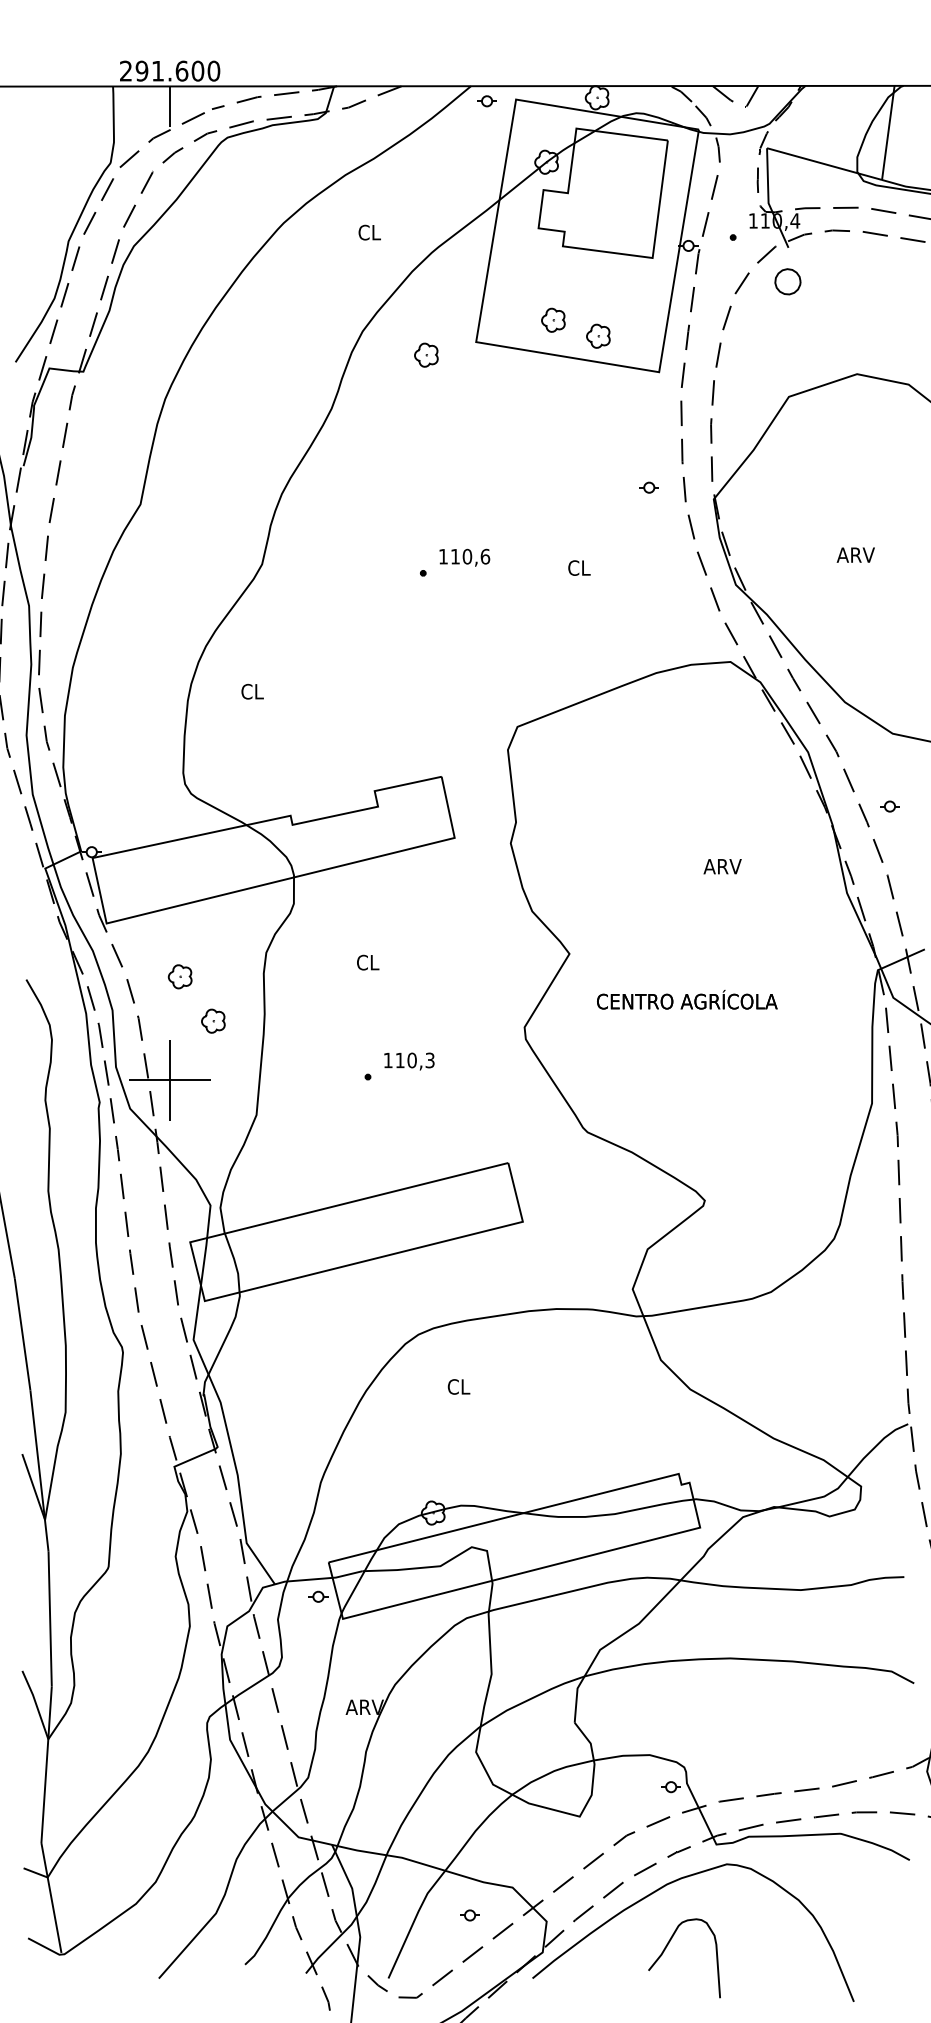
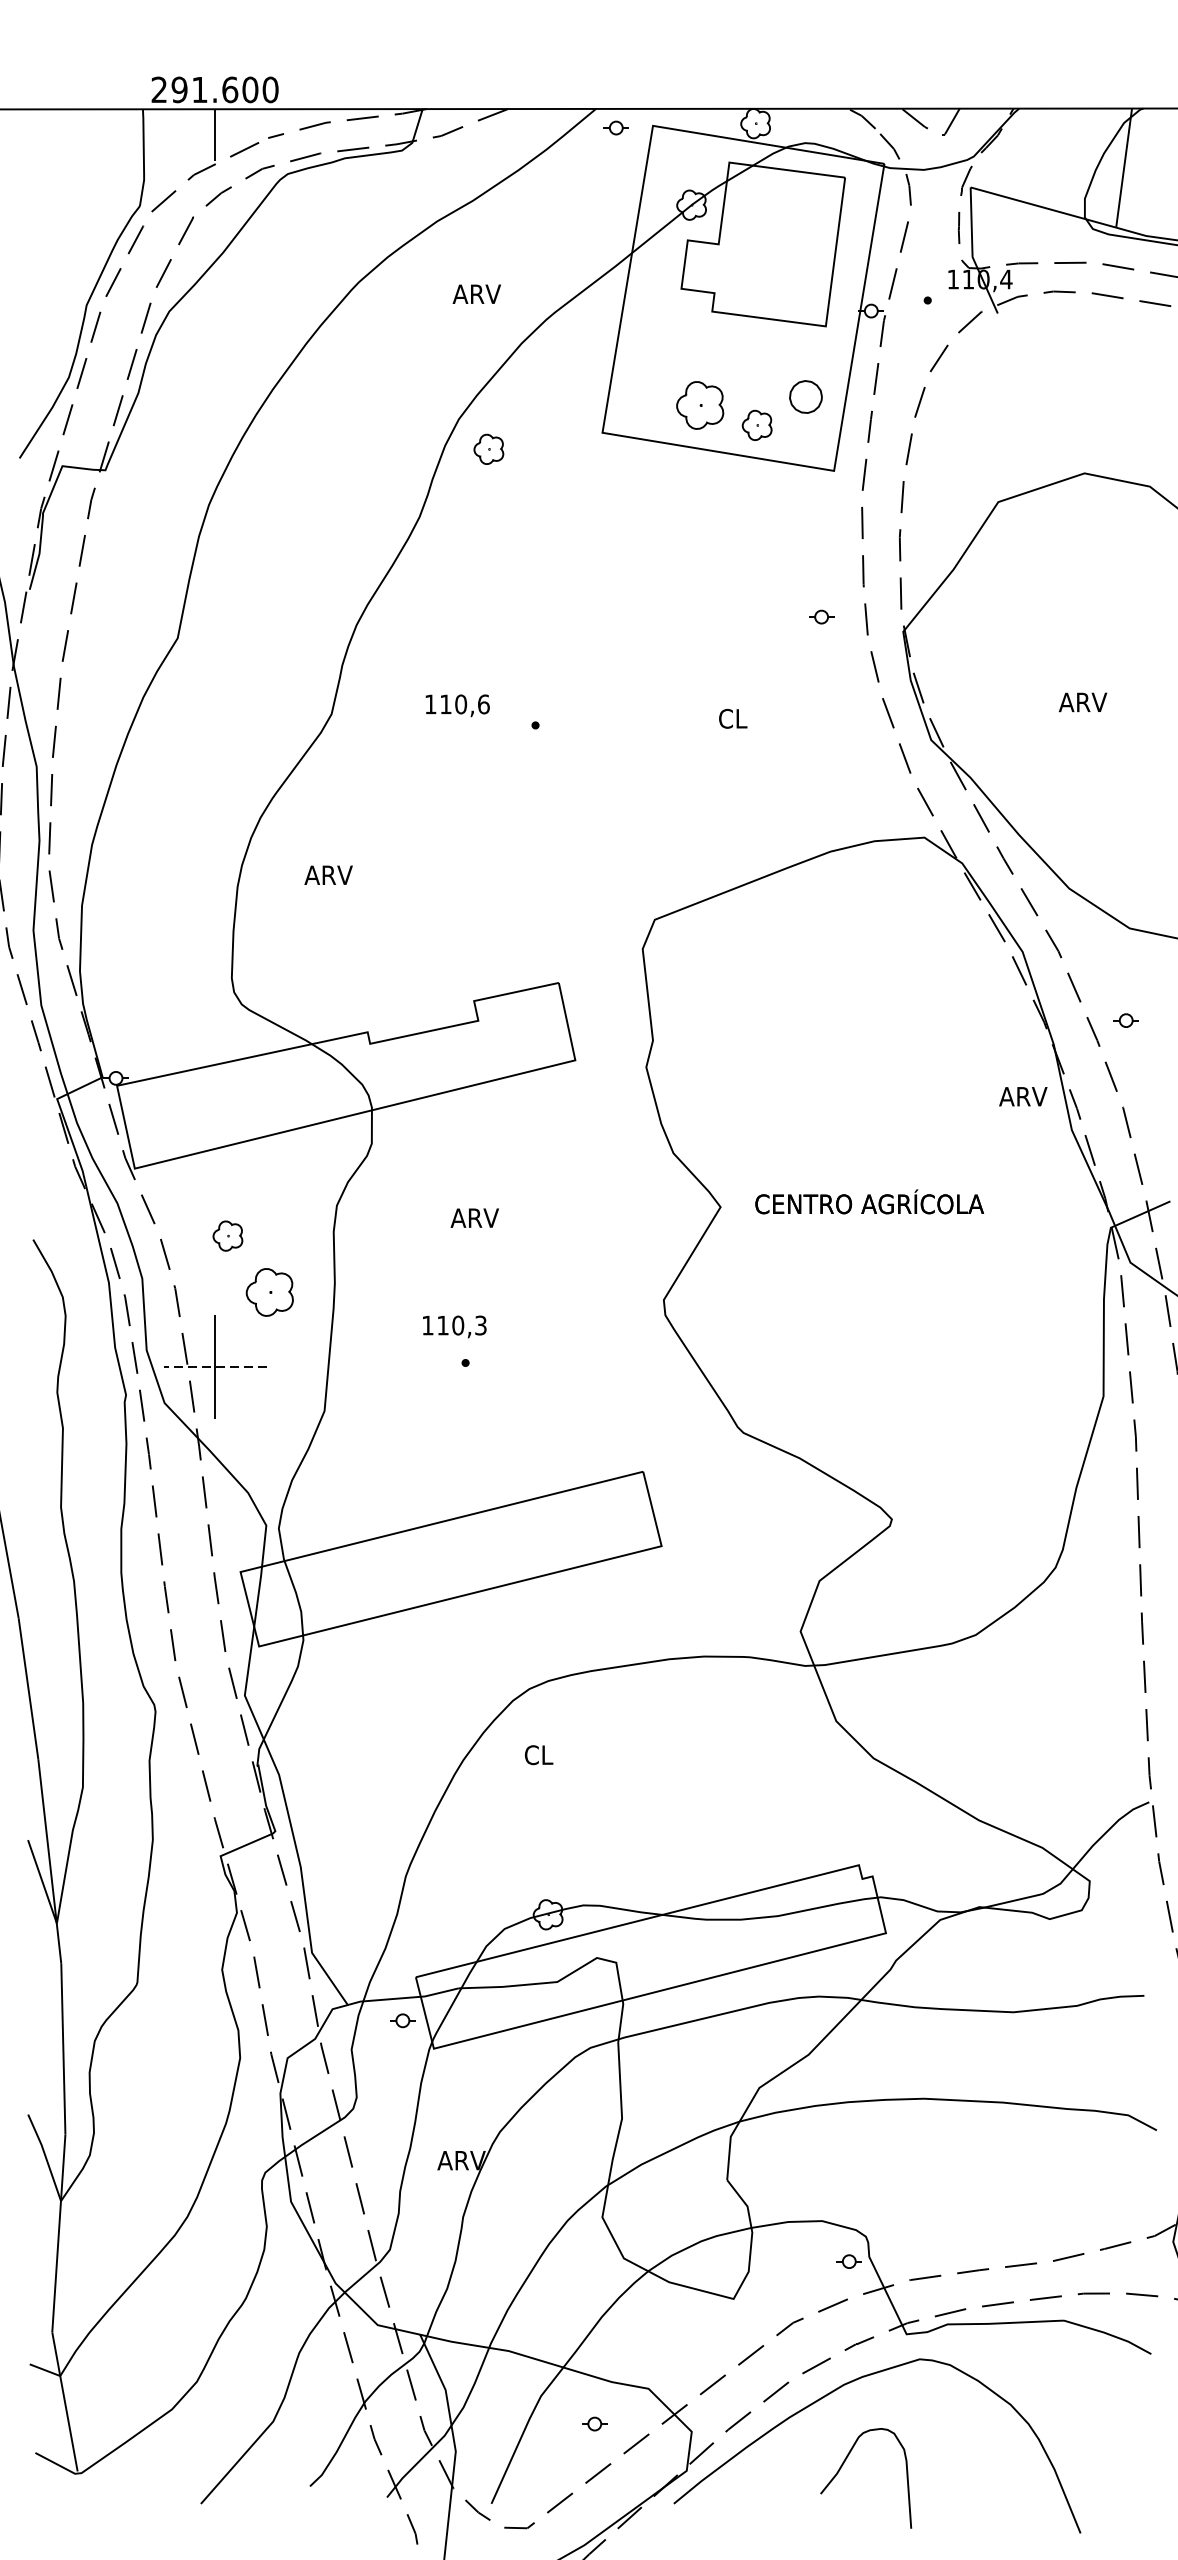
text: (376, 232) -> (476, 294), CL -> ARV
part: (787, 281) -> (805, 396), moved
part: (553, 319) -> (700, 404), size x1.6
part: (426, 354) -> (489, 448), moved
text: (464, 557) -> (457, 705), moved
text: (259, 691) -> (328, 875), CL -> ARV
text: (722, 866) -> (1023, 1096), moved
text: (375, 962) -> (475, 1217), CL -> ARV
text: (687, 999) -> (869, 1201), moved
part: (213, 1020) -> (270, 1291), size x1.6
text: (409, 1061) -> (454, 1326), moved
line: (170, 1080) -> (215, 1367), solid -> dashed
text: (458, 1386) -> (538, 1754), moved

